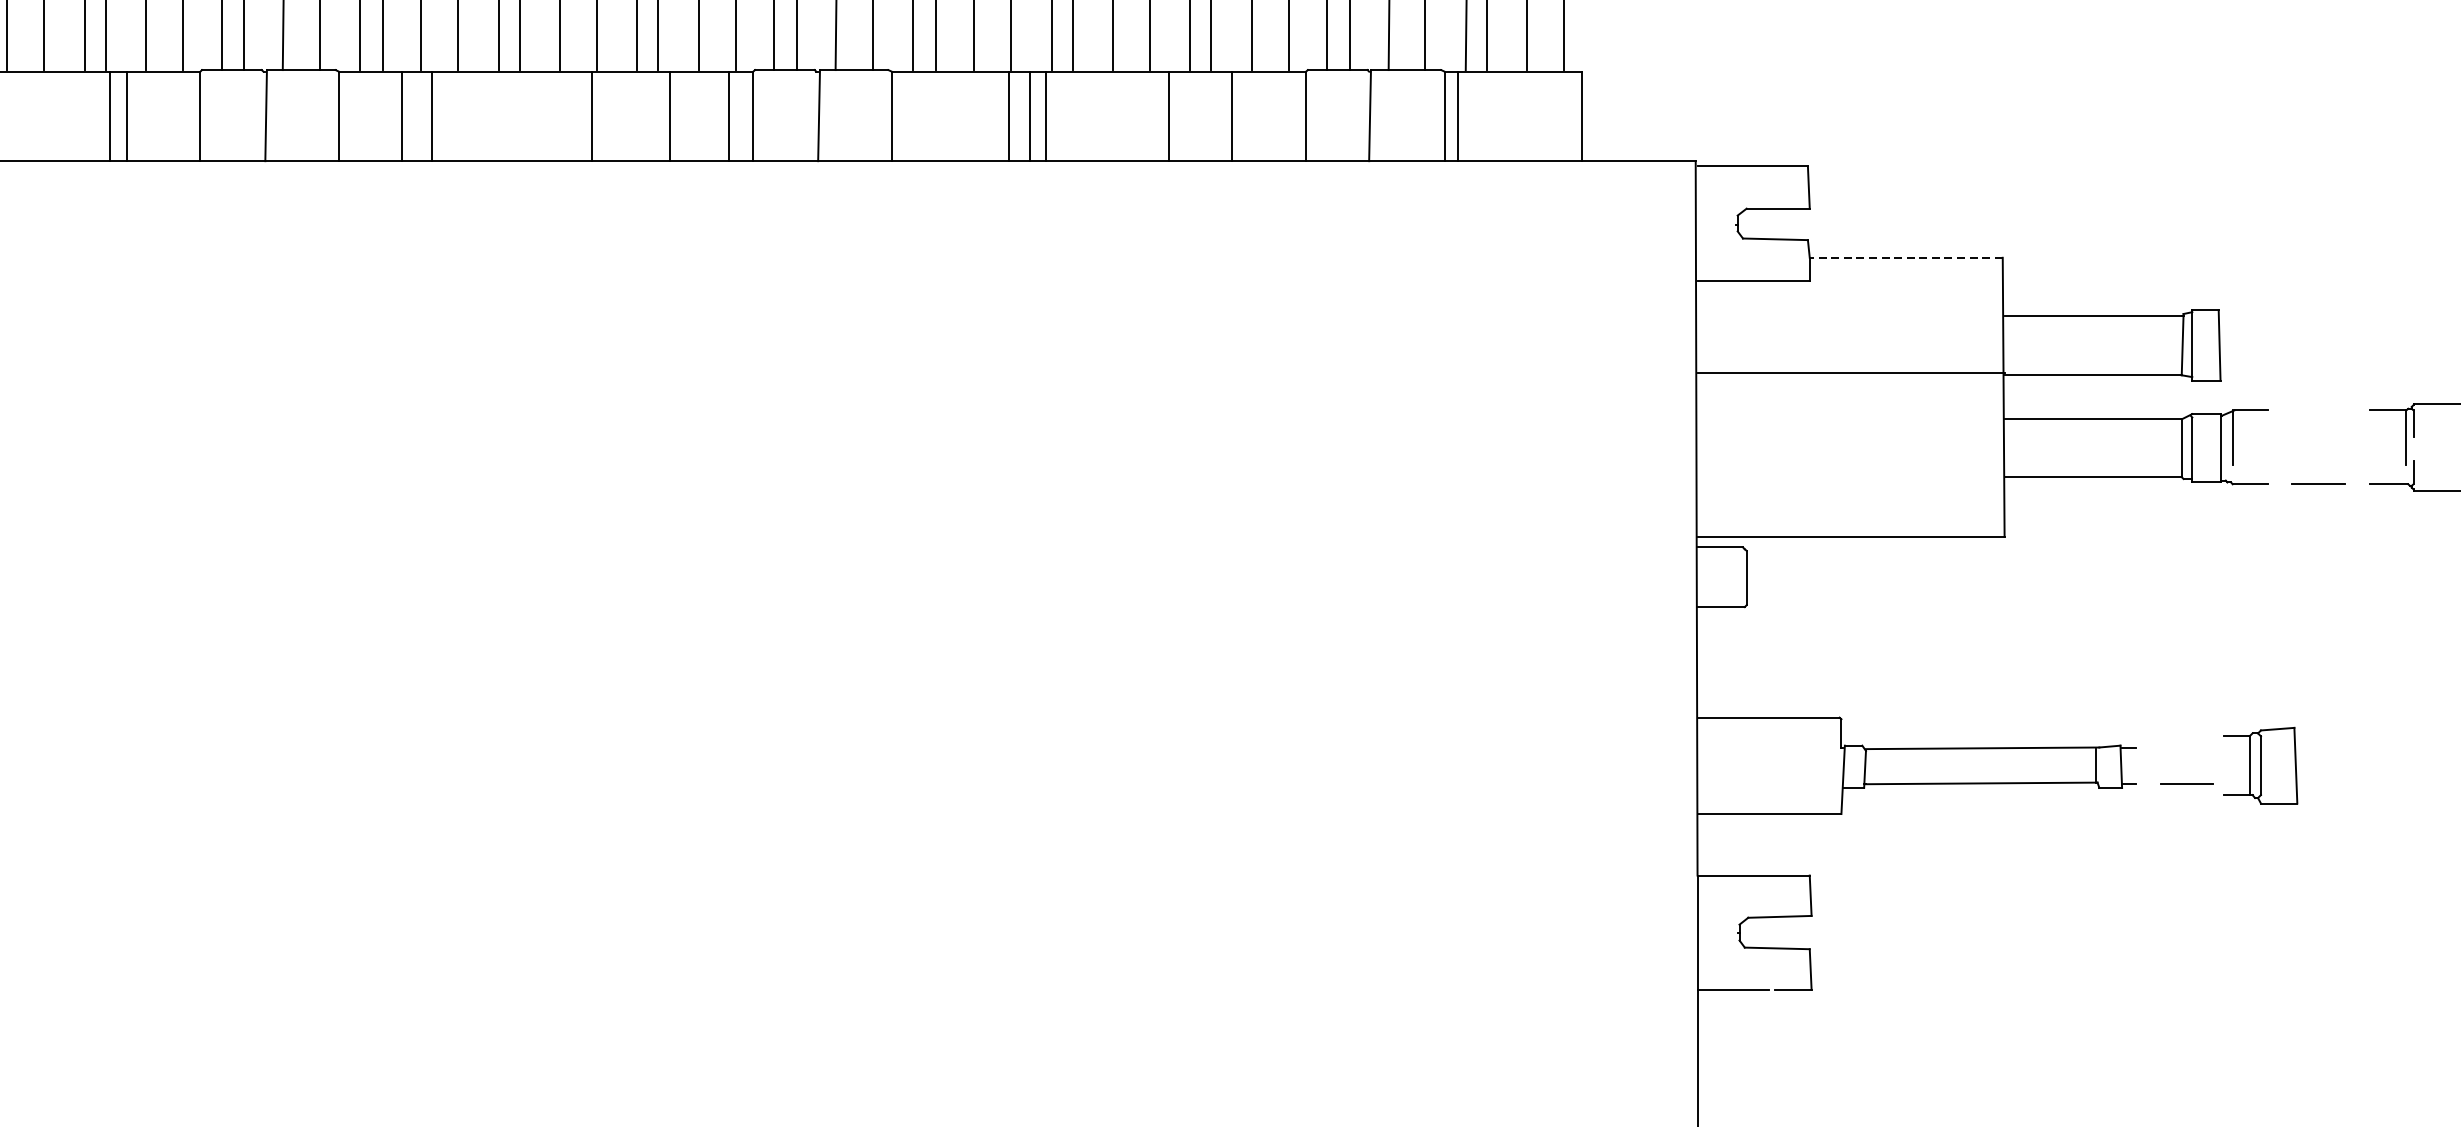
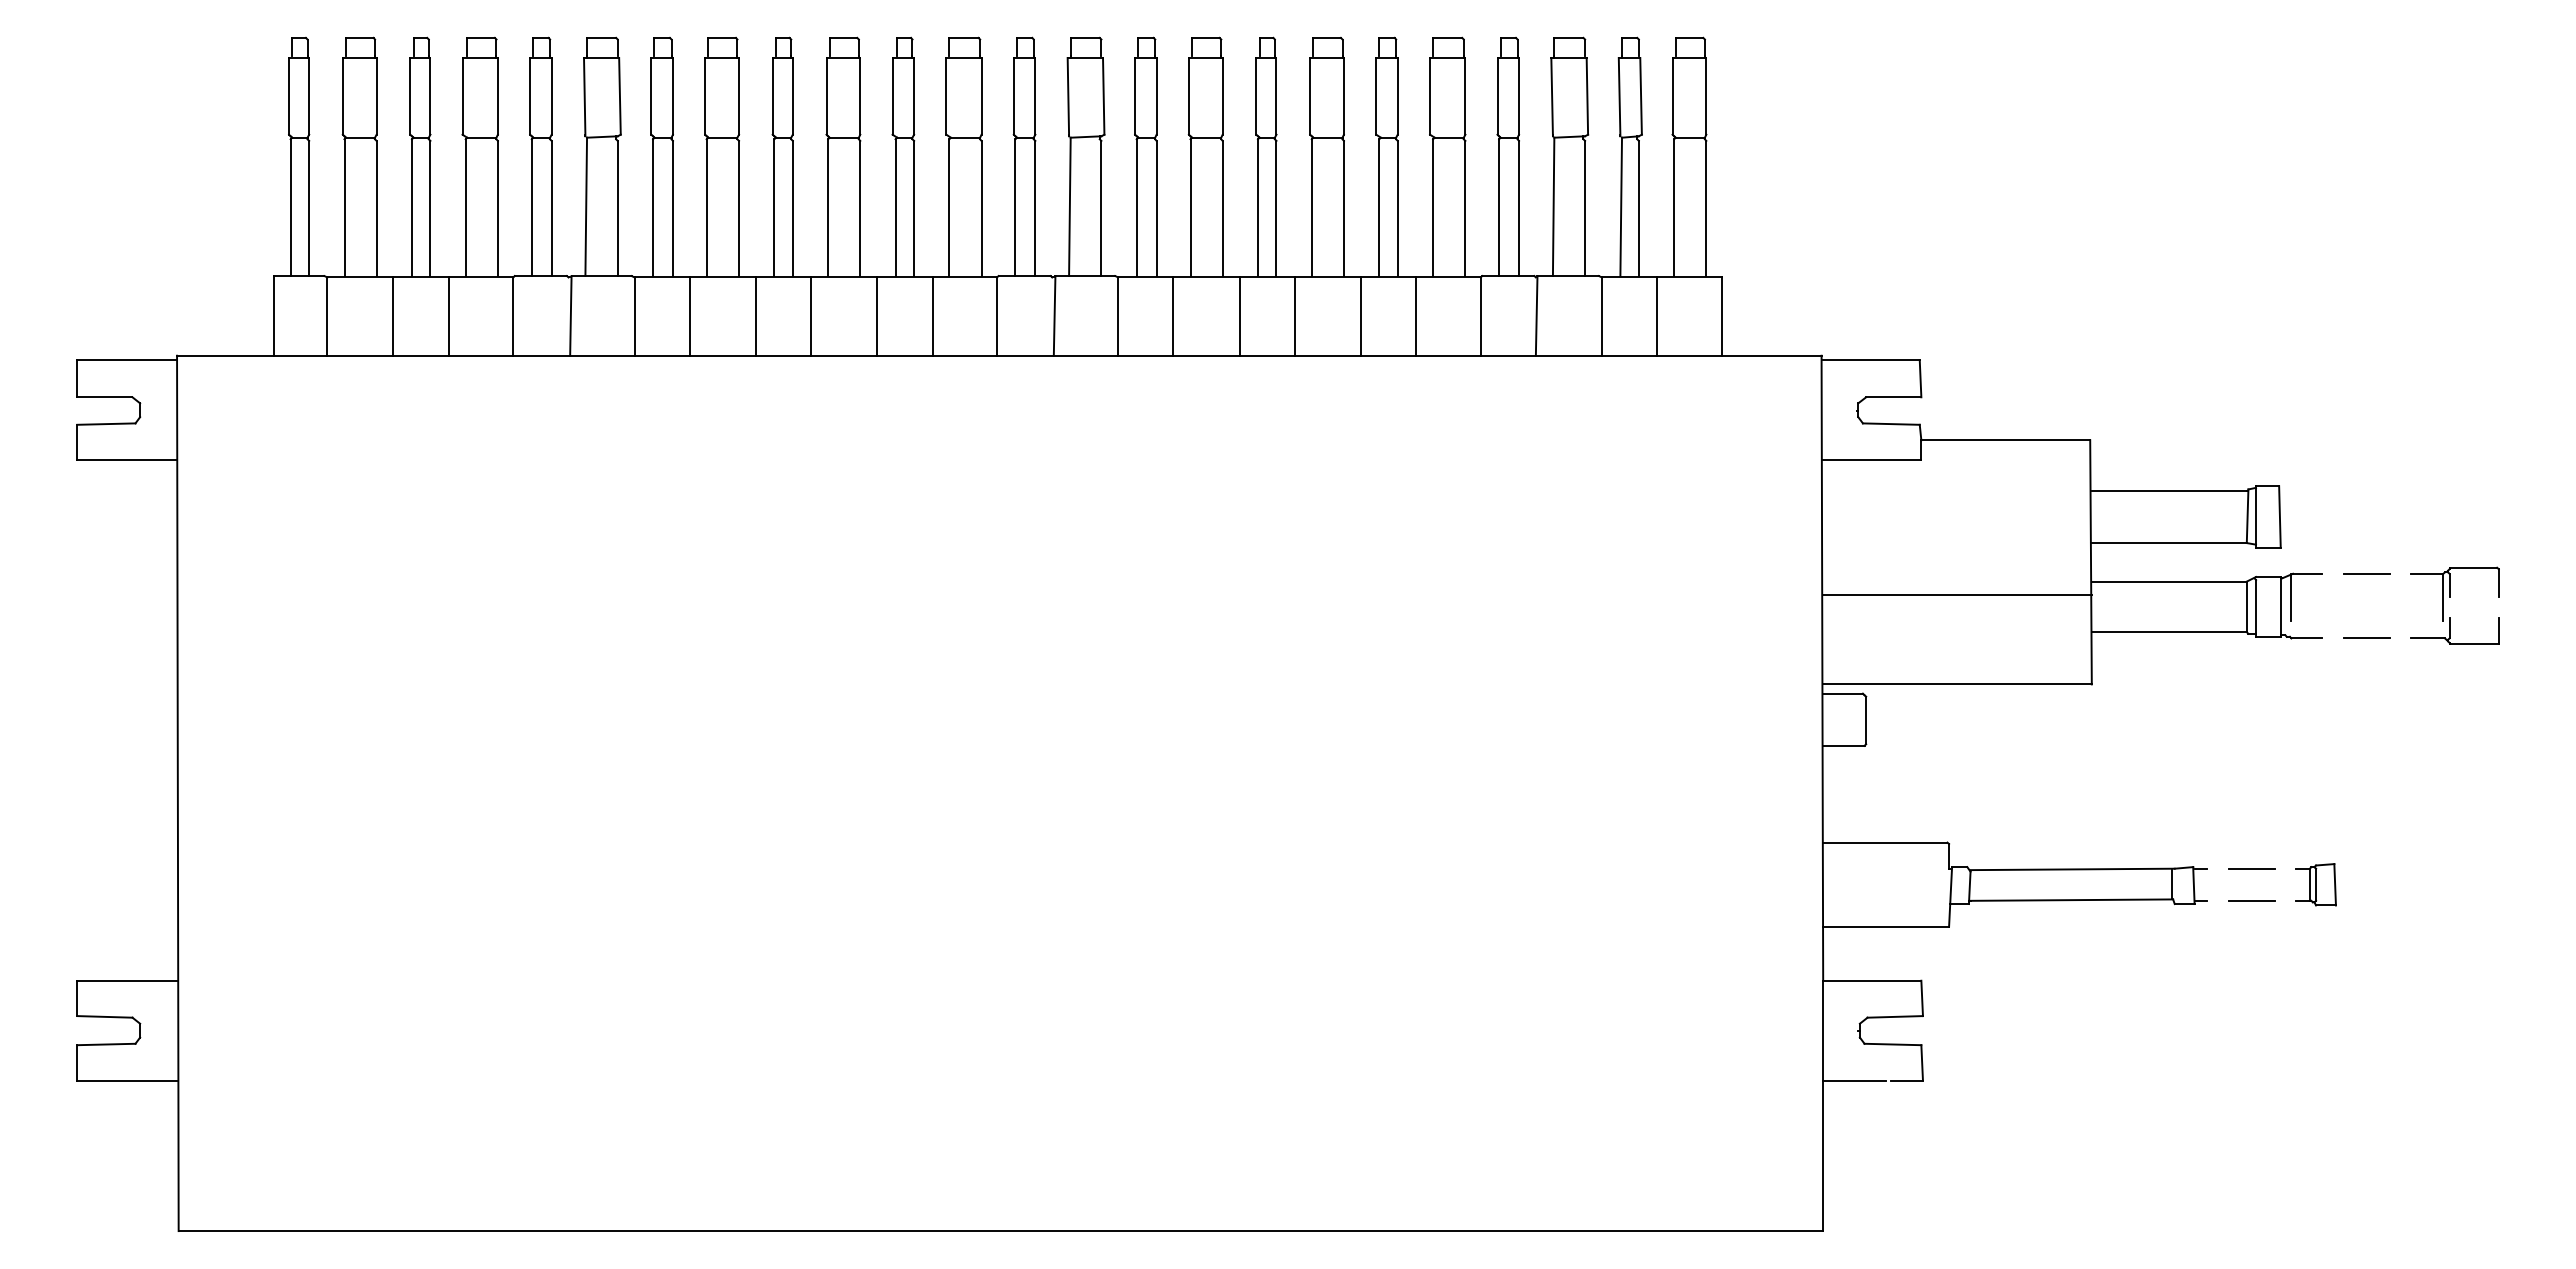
line: (110, 116) -> (393, 316), moved
line: (431, 116) -> (755, 316), moved
line: (592, 116) -> (811, 316), moved
line: (670, 116) -> (877, 316), moved
line: (728, 116) -> (932, 316), moved
line: (1008, 116) -> (1173, 316), moved
line: (1045, 116) -> (1294, 316), moved
line: (1457, 116) -> (1657, 316), moved
line: (1905, 258) -> (2005, 440), dashed -> solid
line: (1851, 373) -> (1957, 595), moved
line: (2318, 410) -> (2366, 573), added
line: (2187, 747) -> (2251, 868), added
part: (2260, 765) -> (2315, 884), size x0.62

